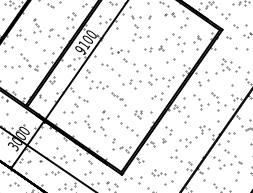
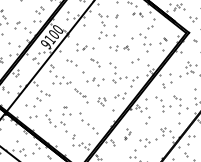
part: (130, 65) -> (95, 62), size x0.6
part: (138, 114) -> (101, 101), moved
part: (167, 134) -> (127, 134), size x0.6

